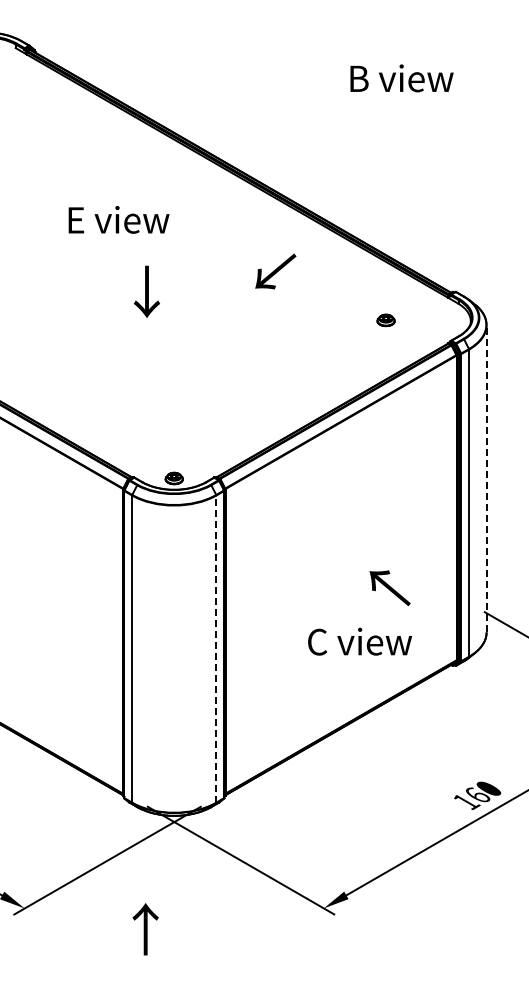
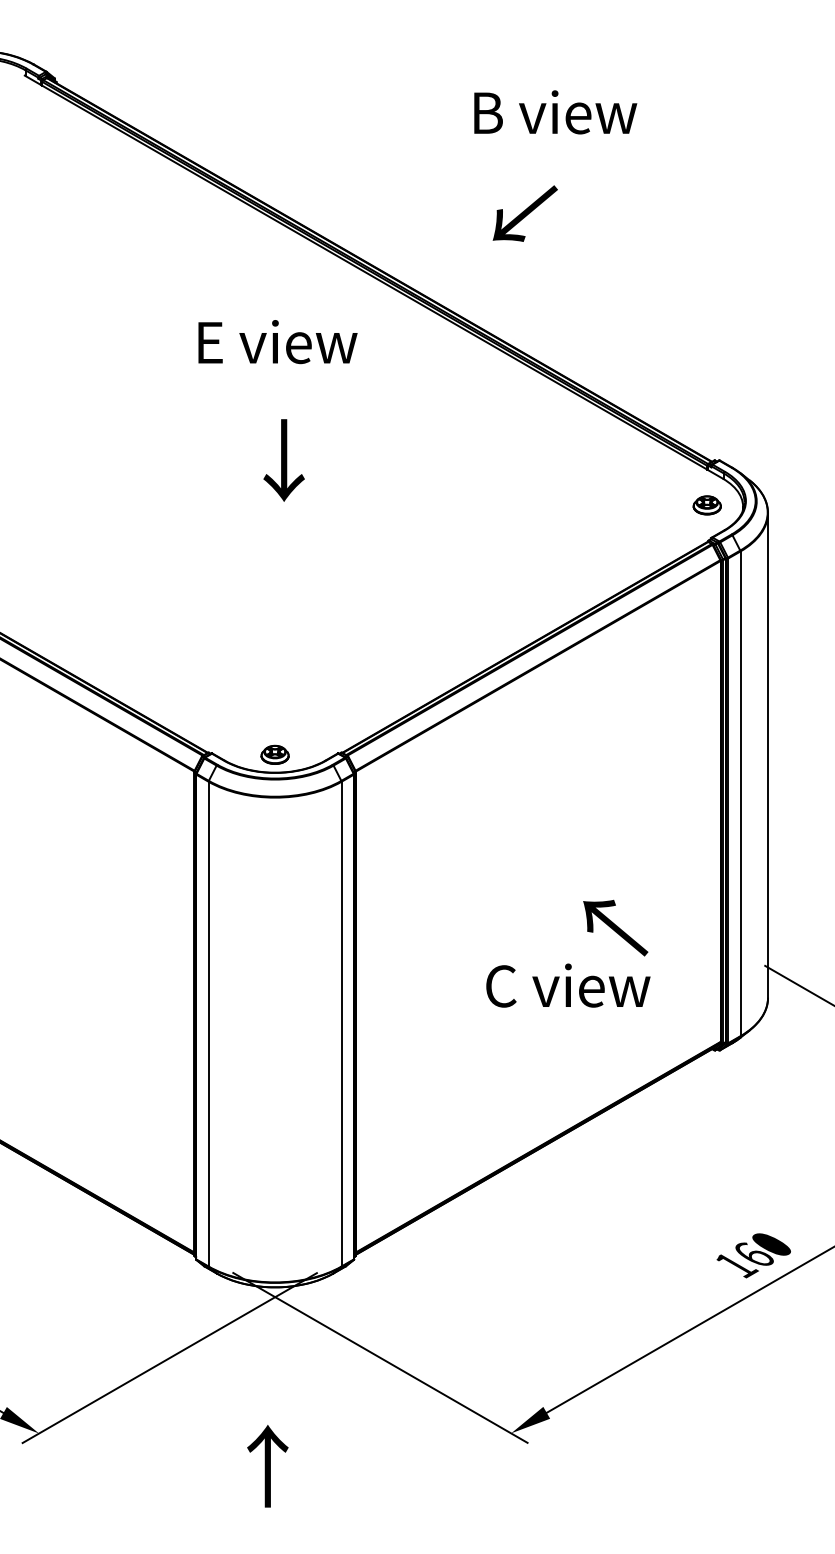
text: (401, 78) -> (554, 112), moved
text: (118, 219) -> (277, 341), moved
text: (275, 271) -> (524, 213), moved
text: (146, 291) -> (283, 459), moved
part: (385, 320) -> (706, 505), moved
line: (486, 478) -> (767, 754), dashed -> solid
text: (360, 641) -> (569, 985), moved
line: (216, 649) -> (341, 1024), dashed -> solid
text: (145, 929) -> (267, 1466), moved

